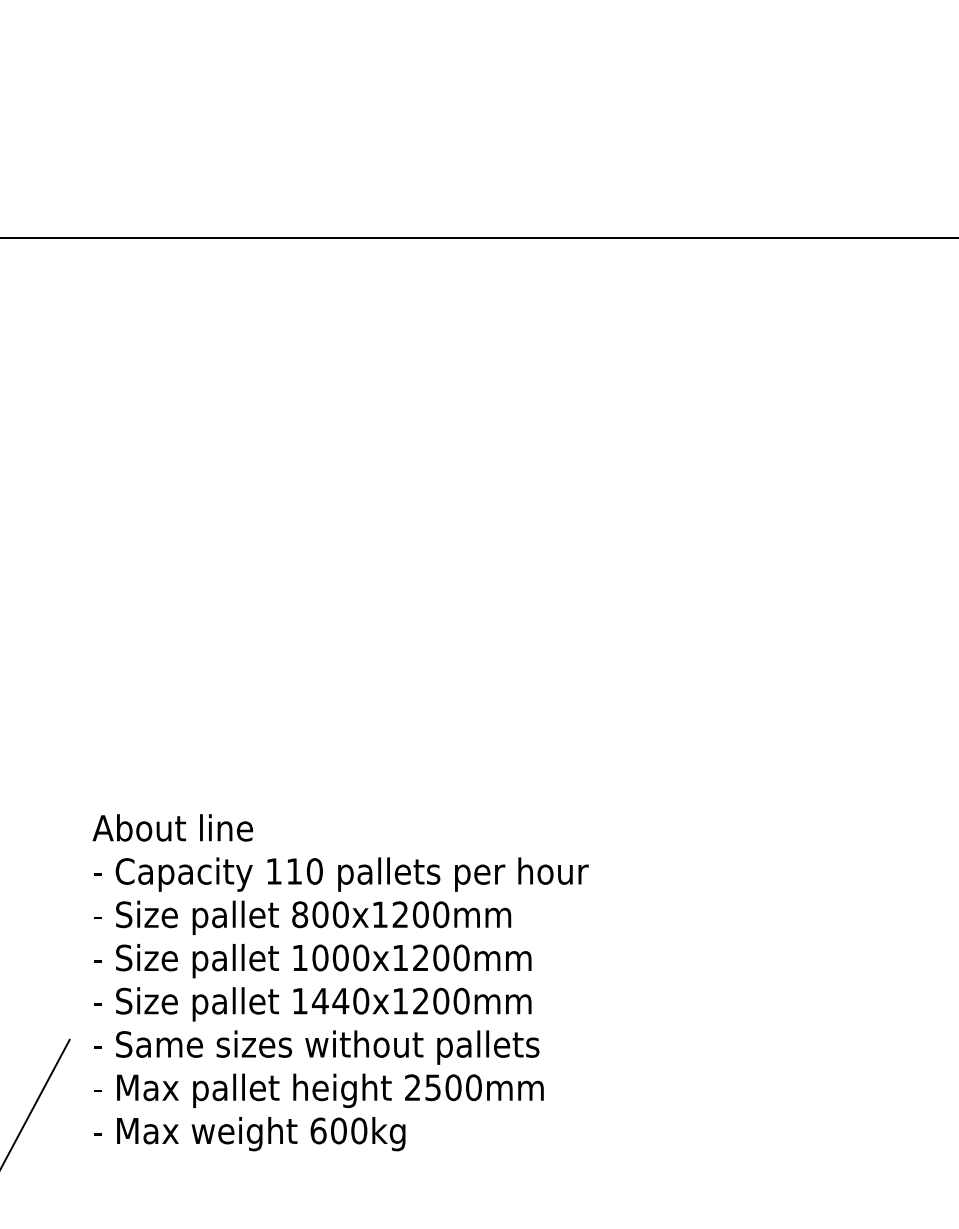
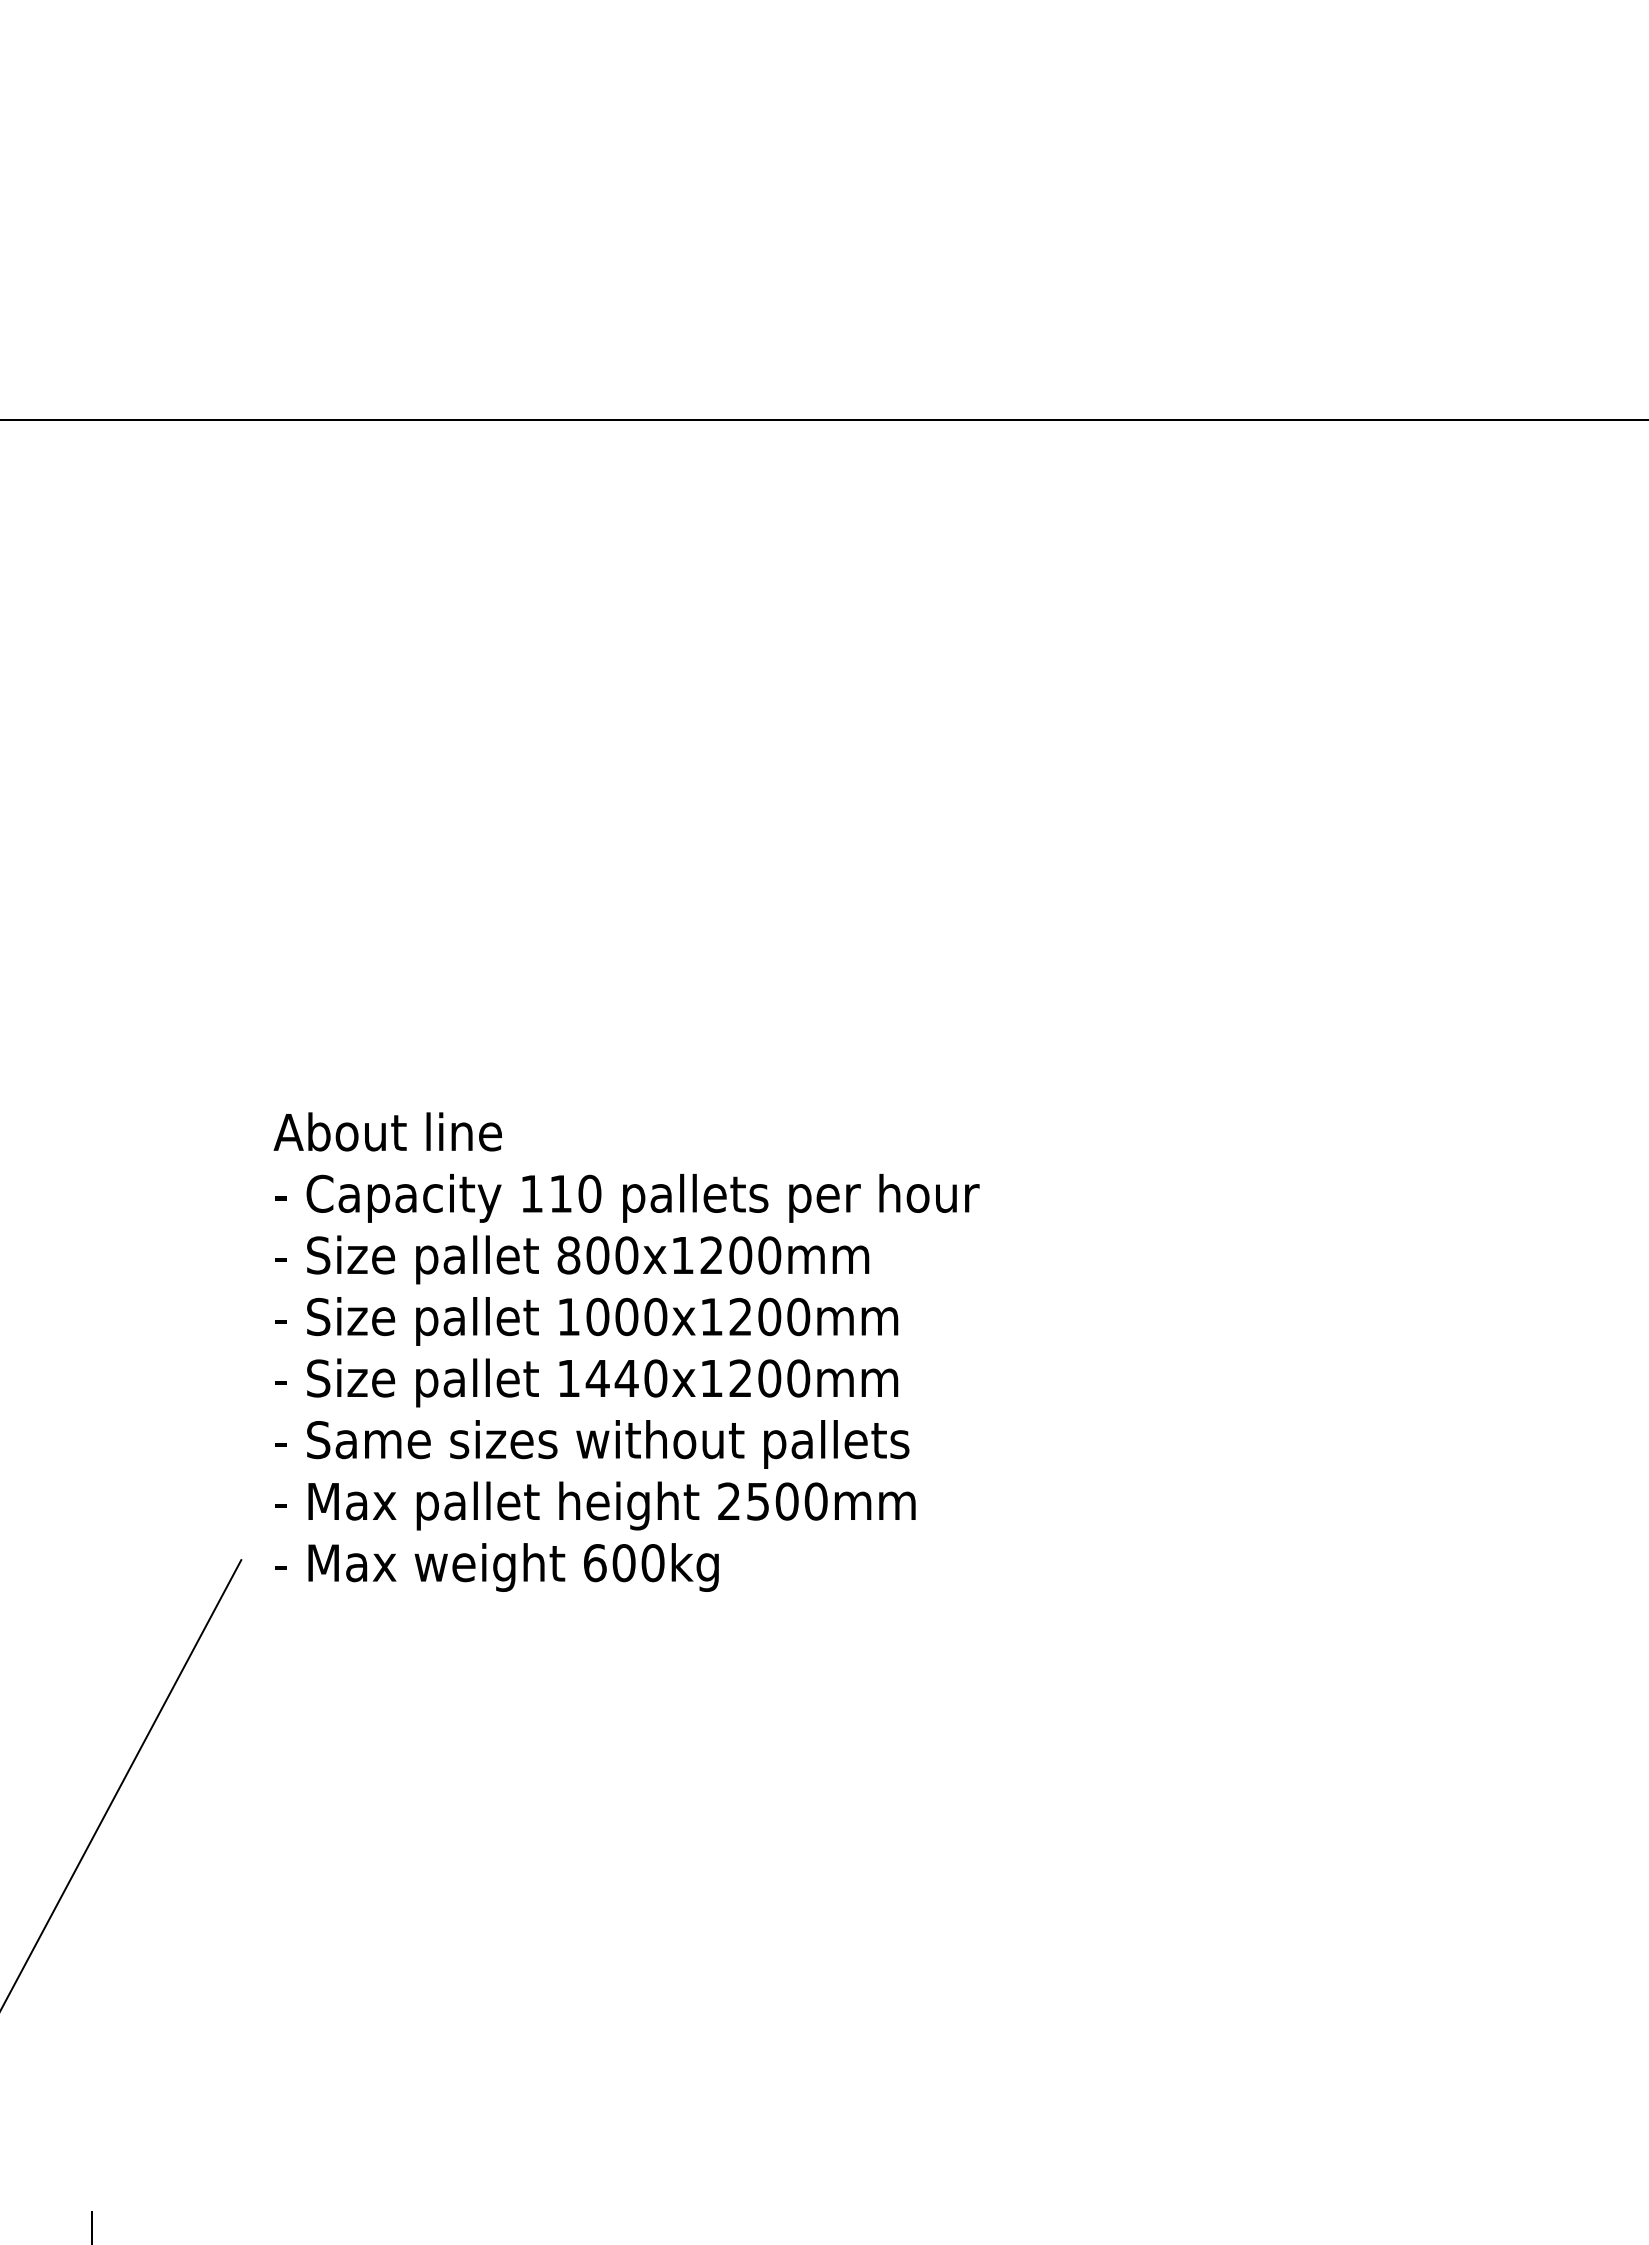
text: (340, 982) -> (626, 1351), moved

